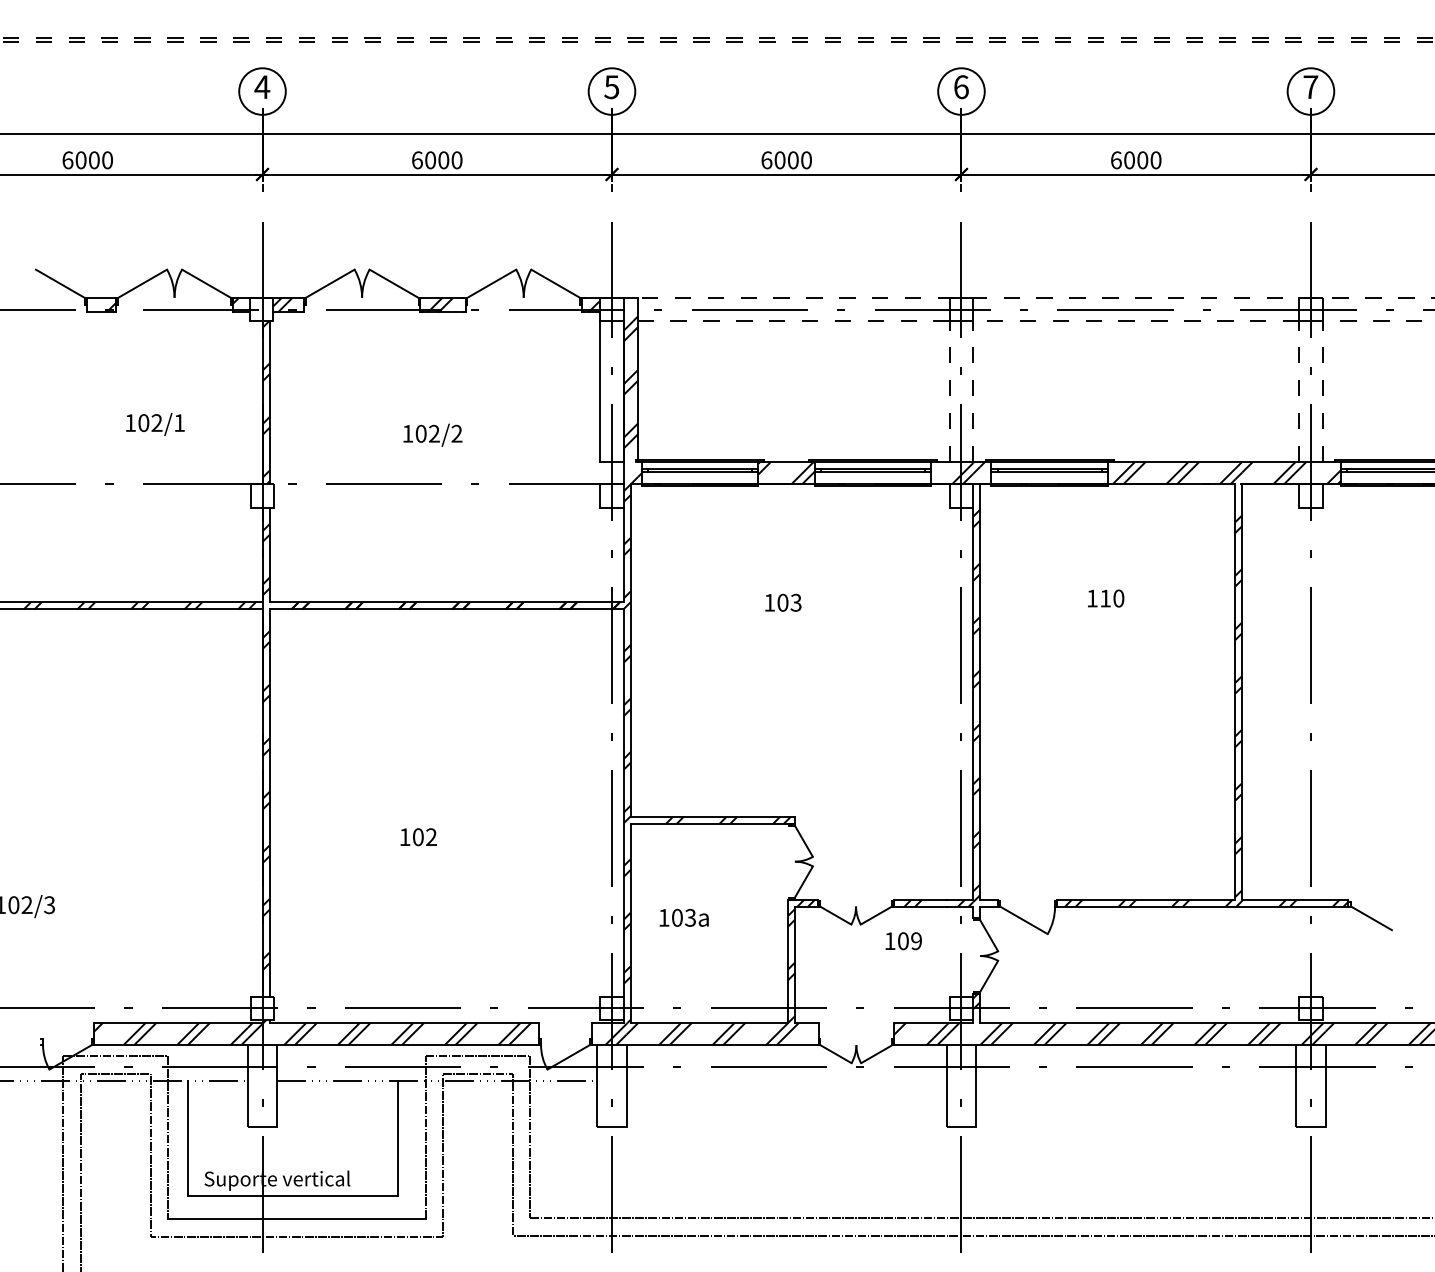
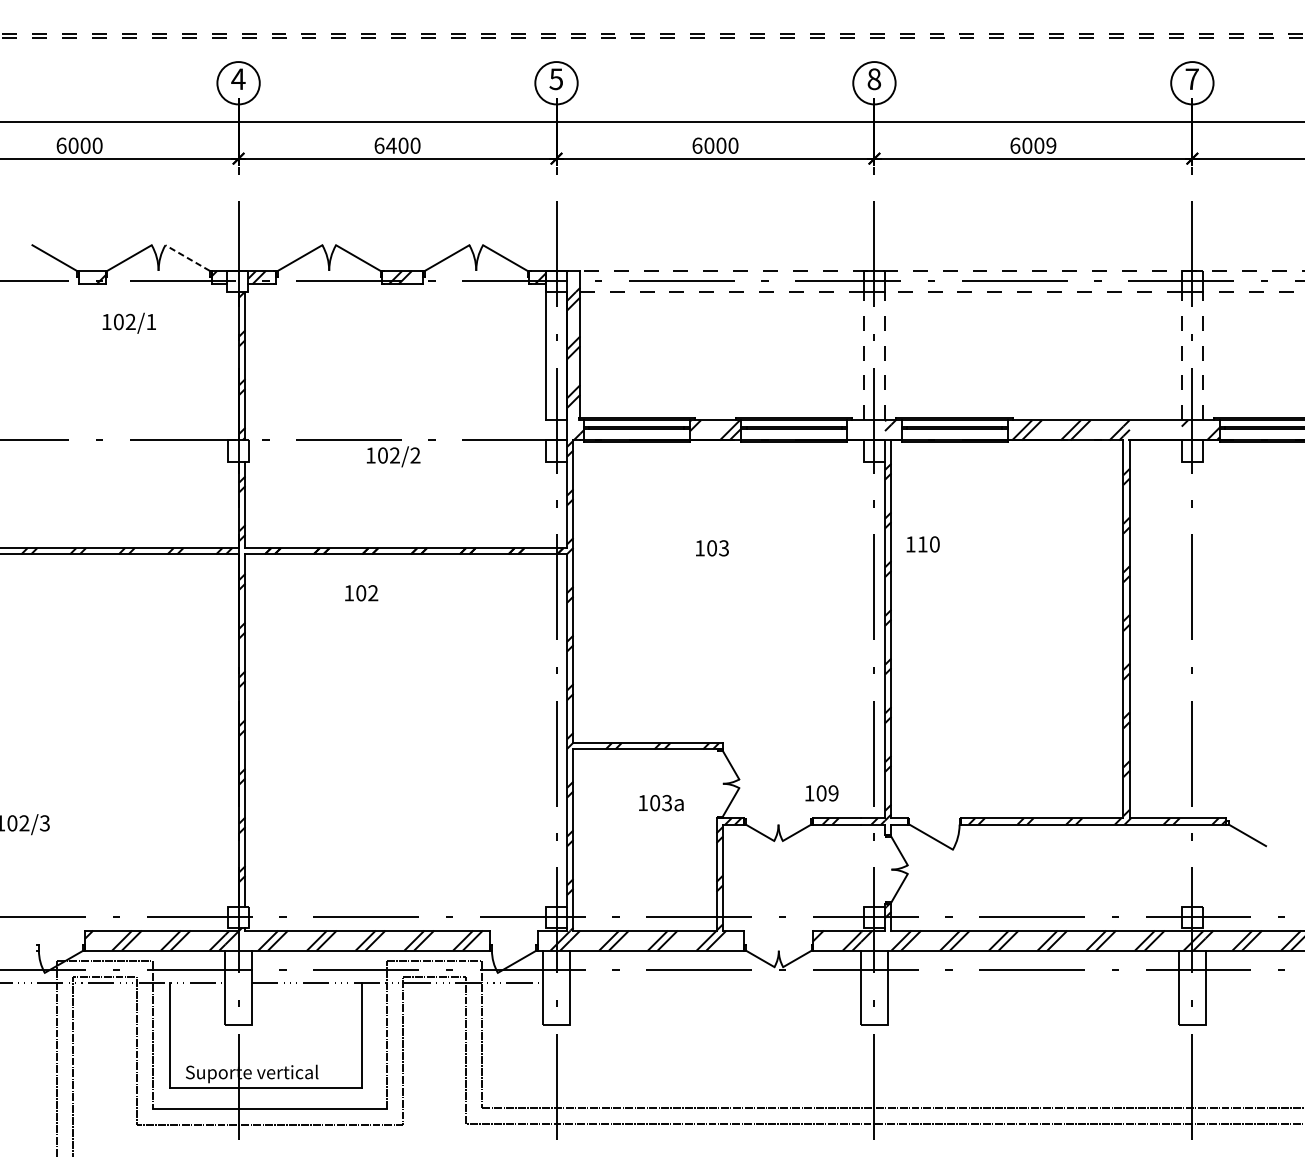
text: (961, 87) -> (874, 79), 6 -> 8
text: (430, 160) -> (391, 145), 6000 -> 6400
text: (1155, 160) -> (1050, 145), 6000 -> 6009
line: (206, 283) -> (187, 257), solid -> dashed
text: (155, 424) -> (129, 323), moved
text: (432, 434) -> (393, 456), moved
hatch: (962, 473) -> (875, 430), removed
hatch: (1270, 473) -> (1155, 430), removed
text: (1106, 598) -> (923, 544), moved
text: (418, 837) -> (361, 593), moved
text: (683, 917) -> (660, 802), moved
text: (903, 941) -> (821, 793), moved

